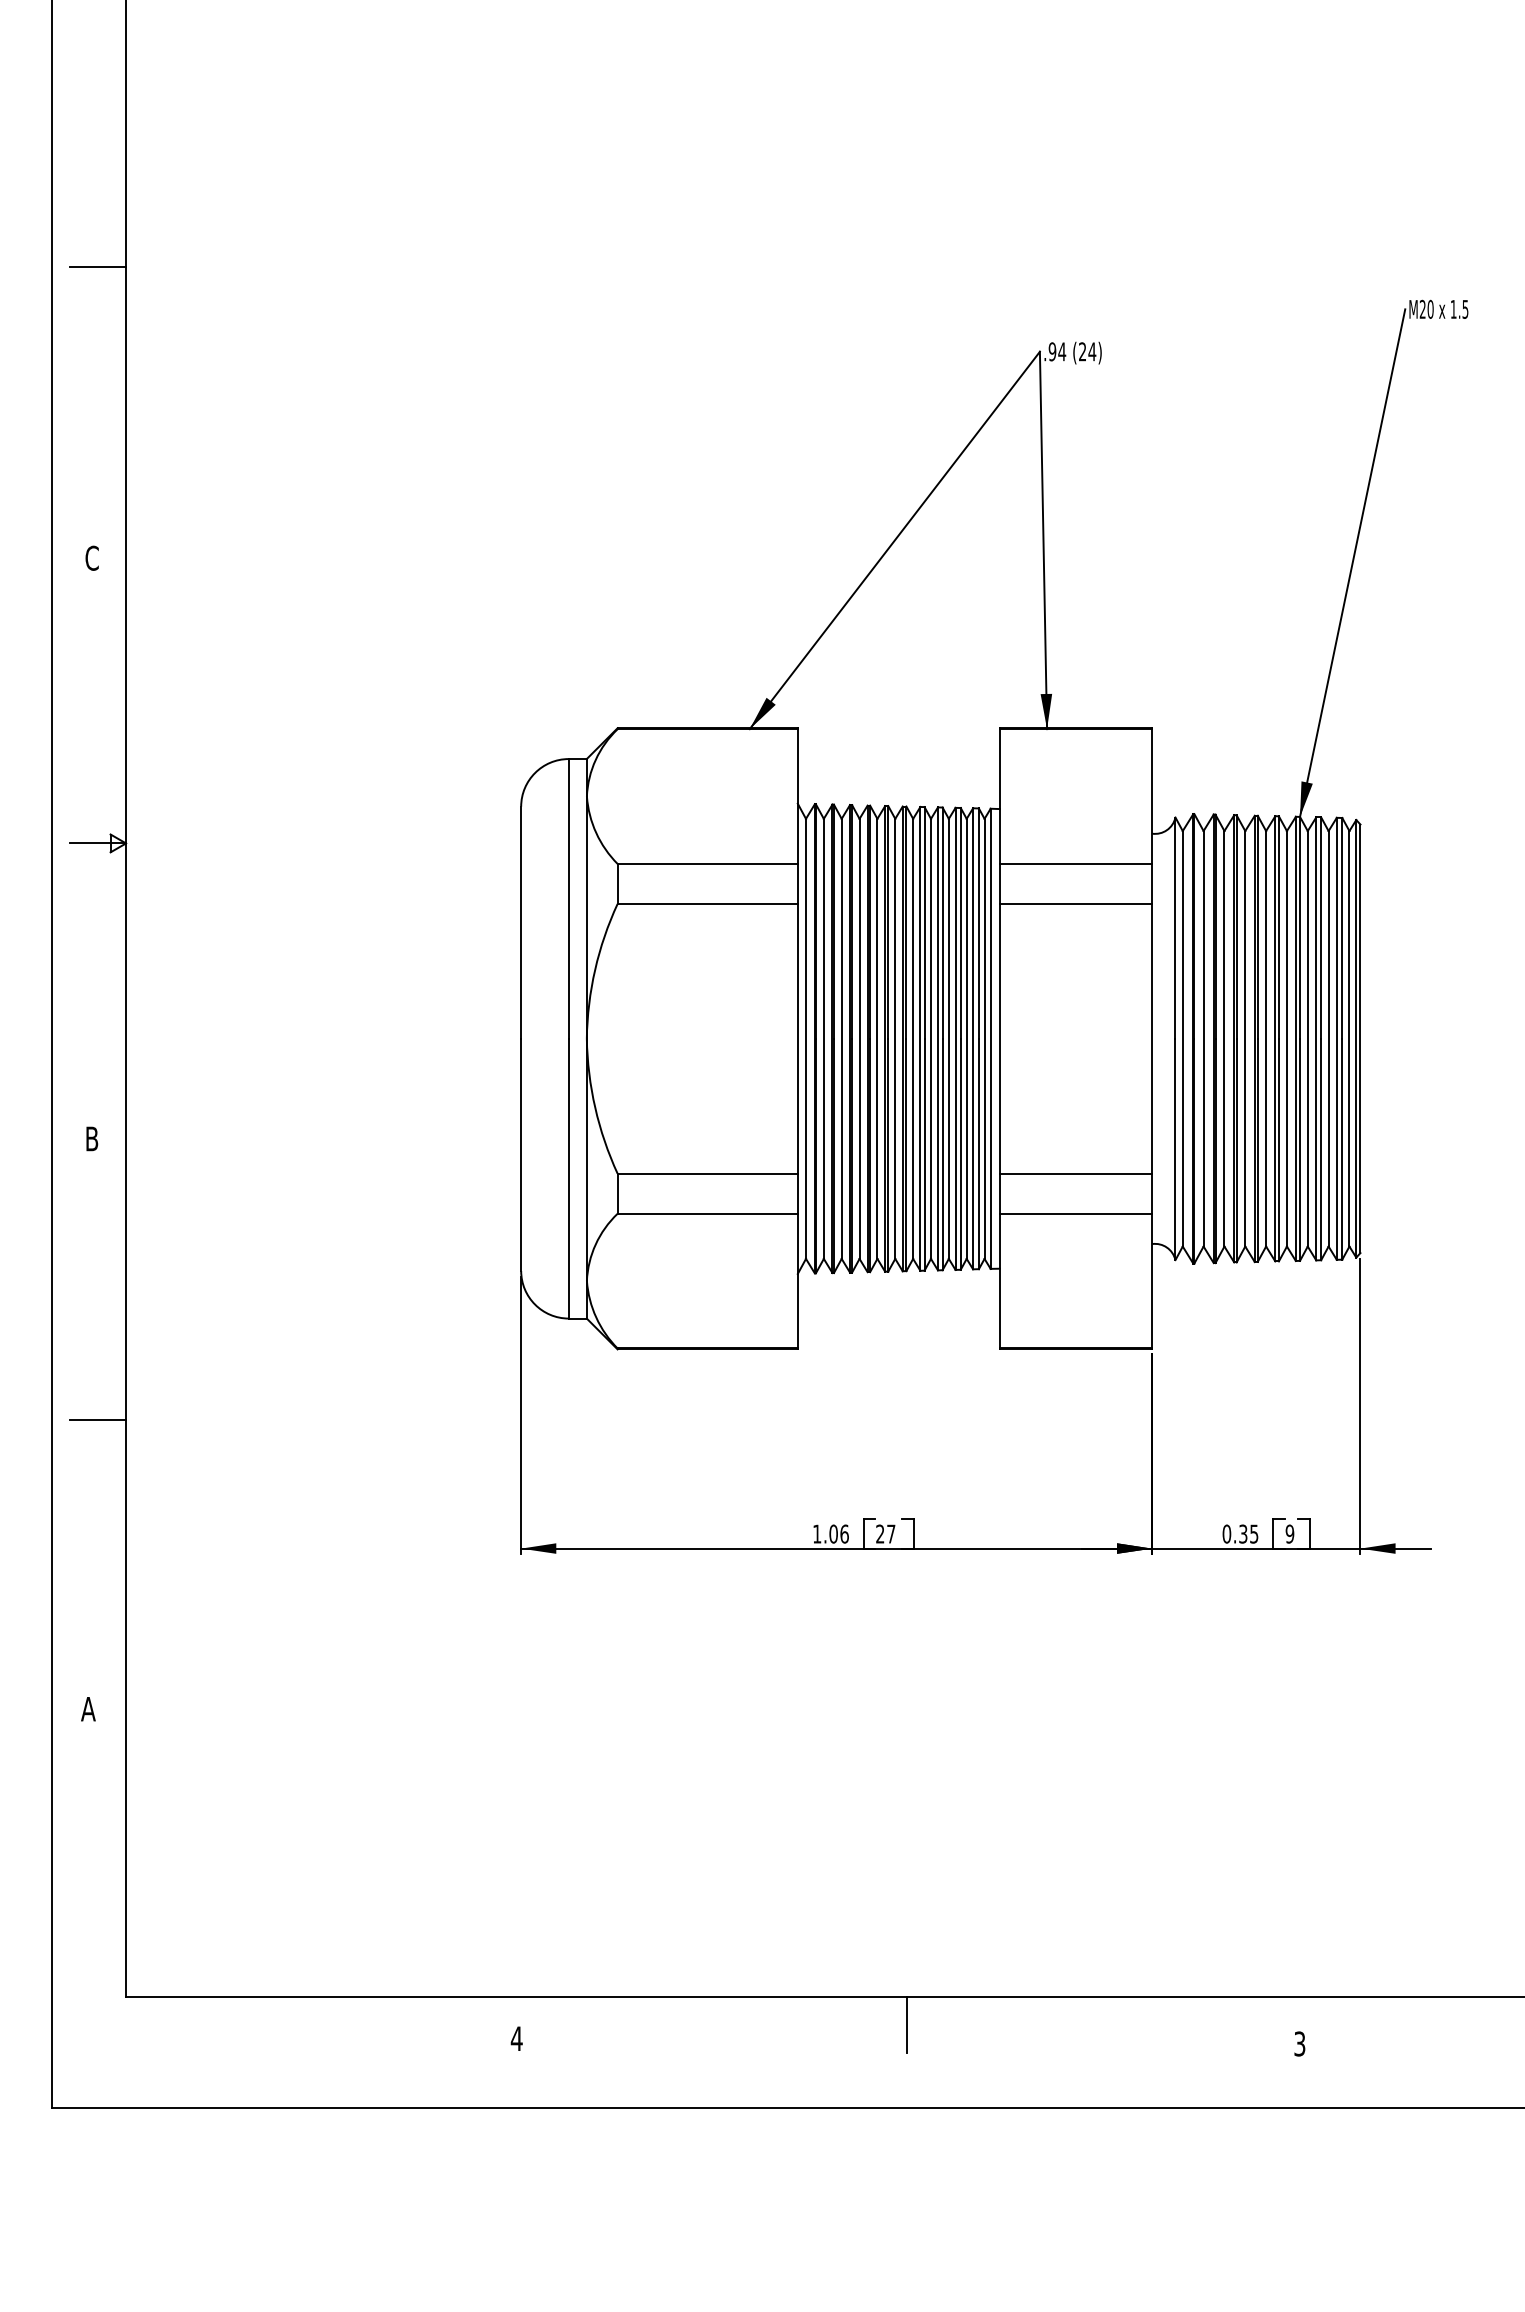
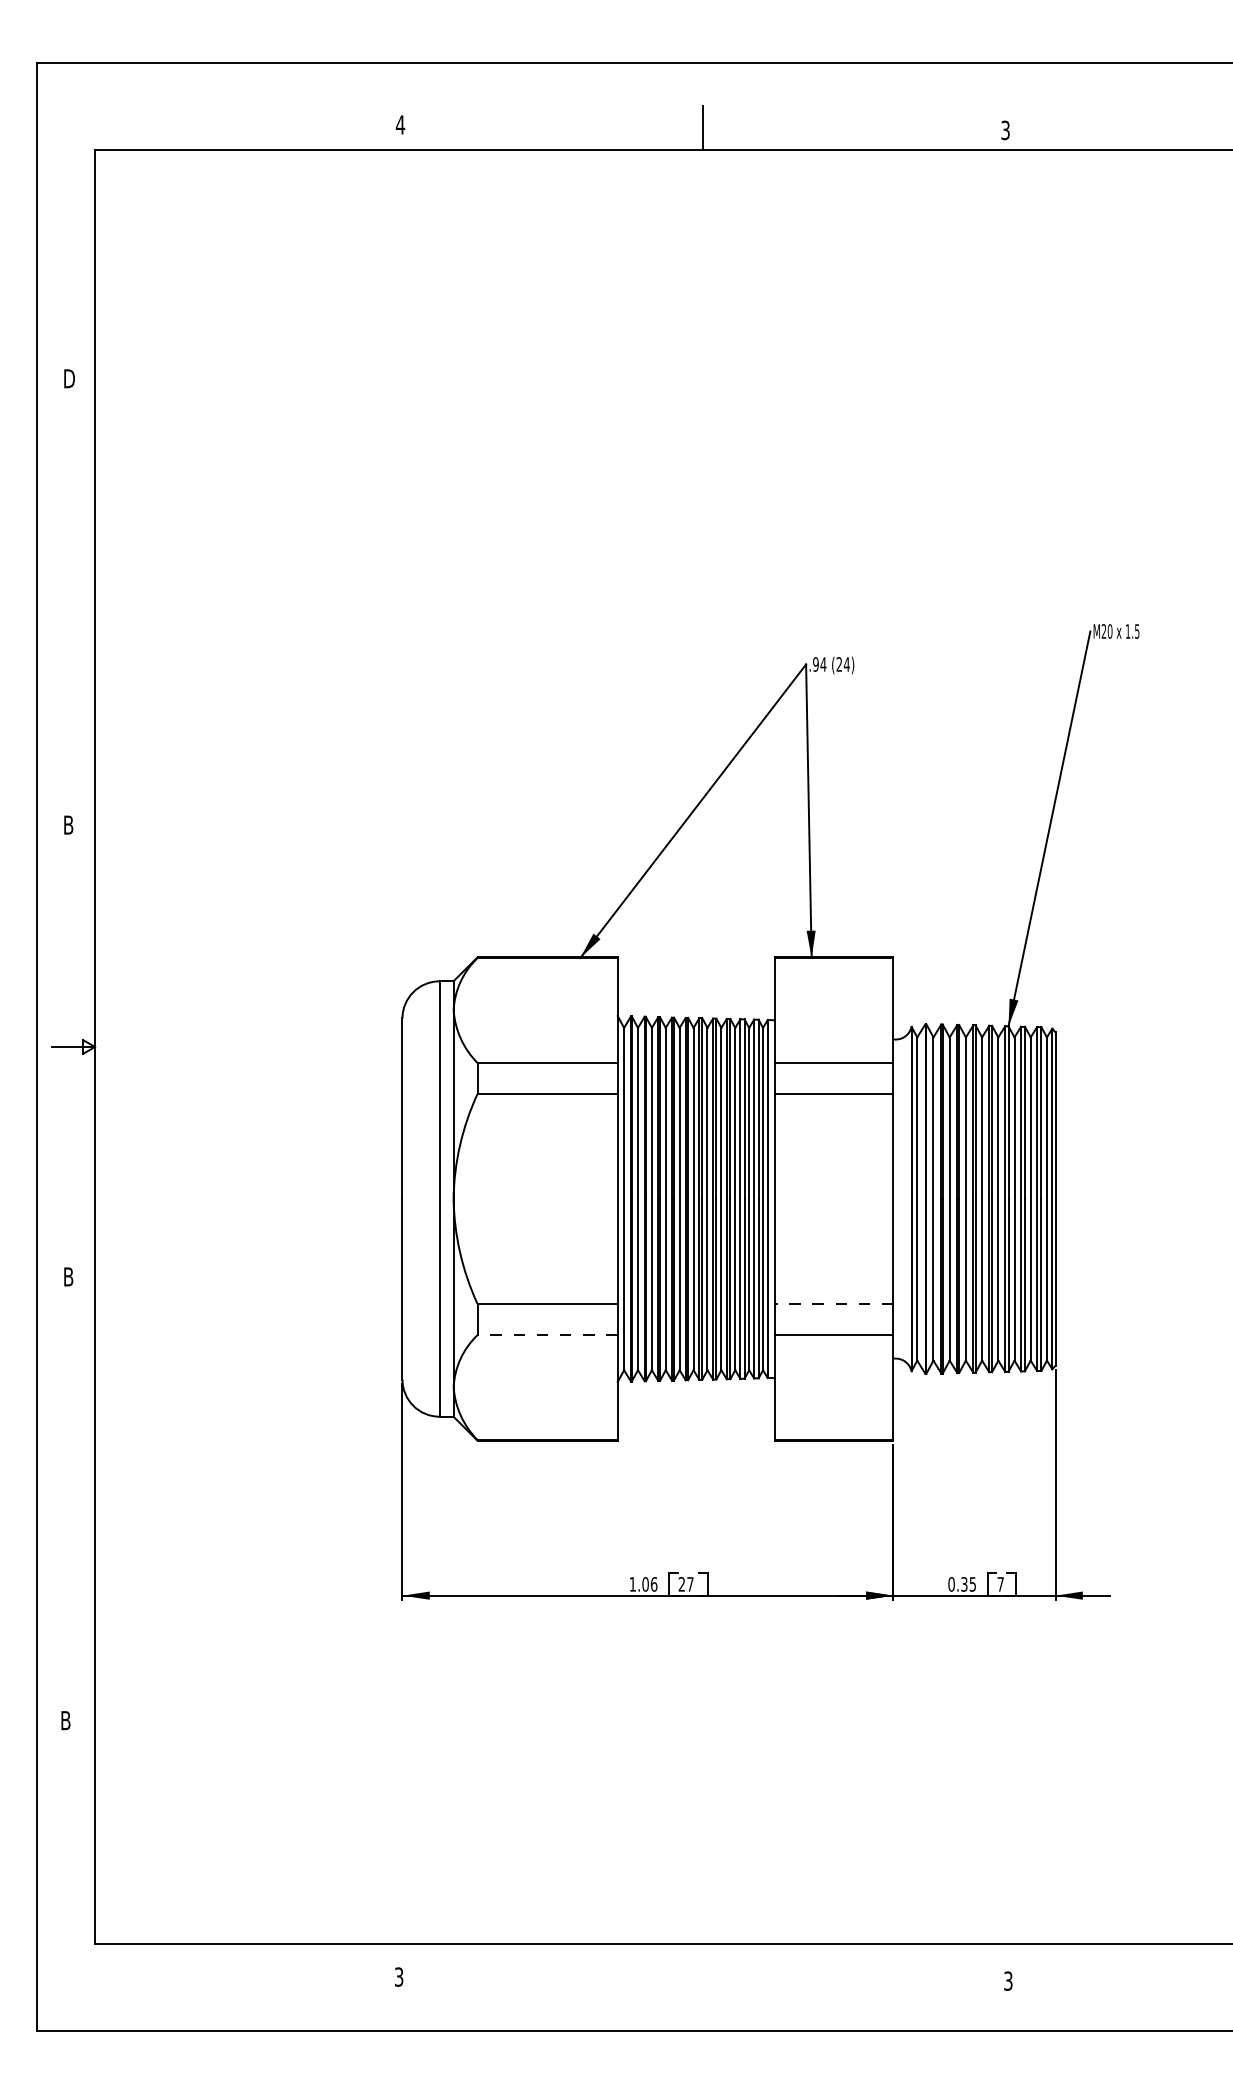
line: (98, 267) -> (73, 598), removed
text: (91, 557) -> (68, 824), C -> B
line: (1075, 1173) -> (833, 1303), solid -> dashed
line: (707, 1214) -> (547, 1335), solid -> dashed
line: (98, 1419) -> (73, 1495), removed
text: (1289, 1534) -> (1000, 1584), 9 -> 7
text: (88, 1709) -> (65, 1720), A -> B
line: (906, 2023) -> (702, 1965), removed
text: (516, 2038) -> (398, 1976), 4 -> 3

